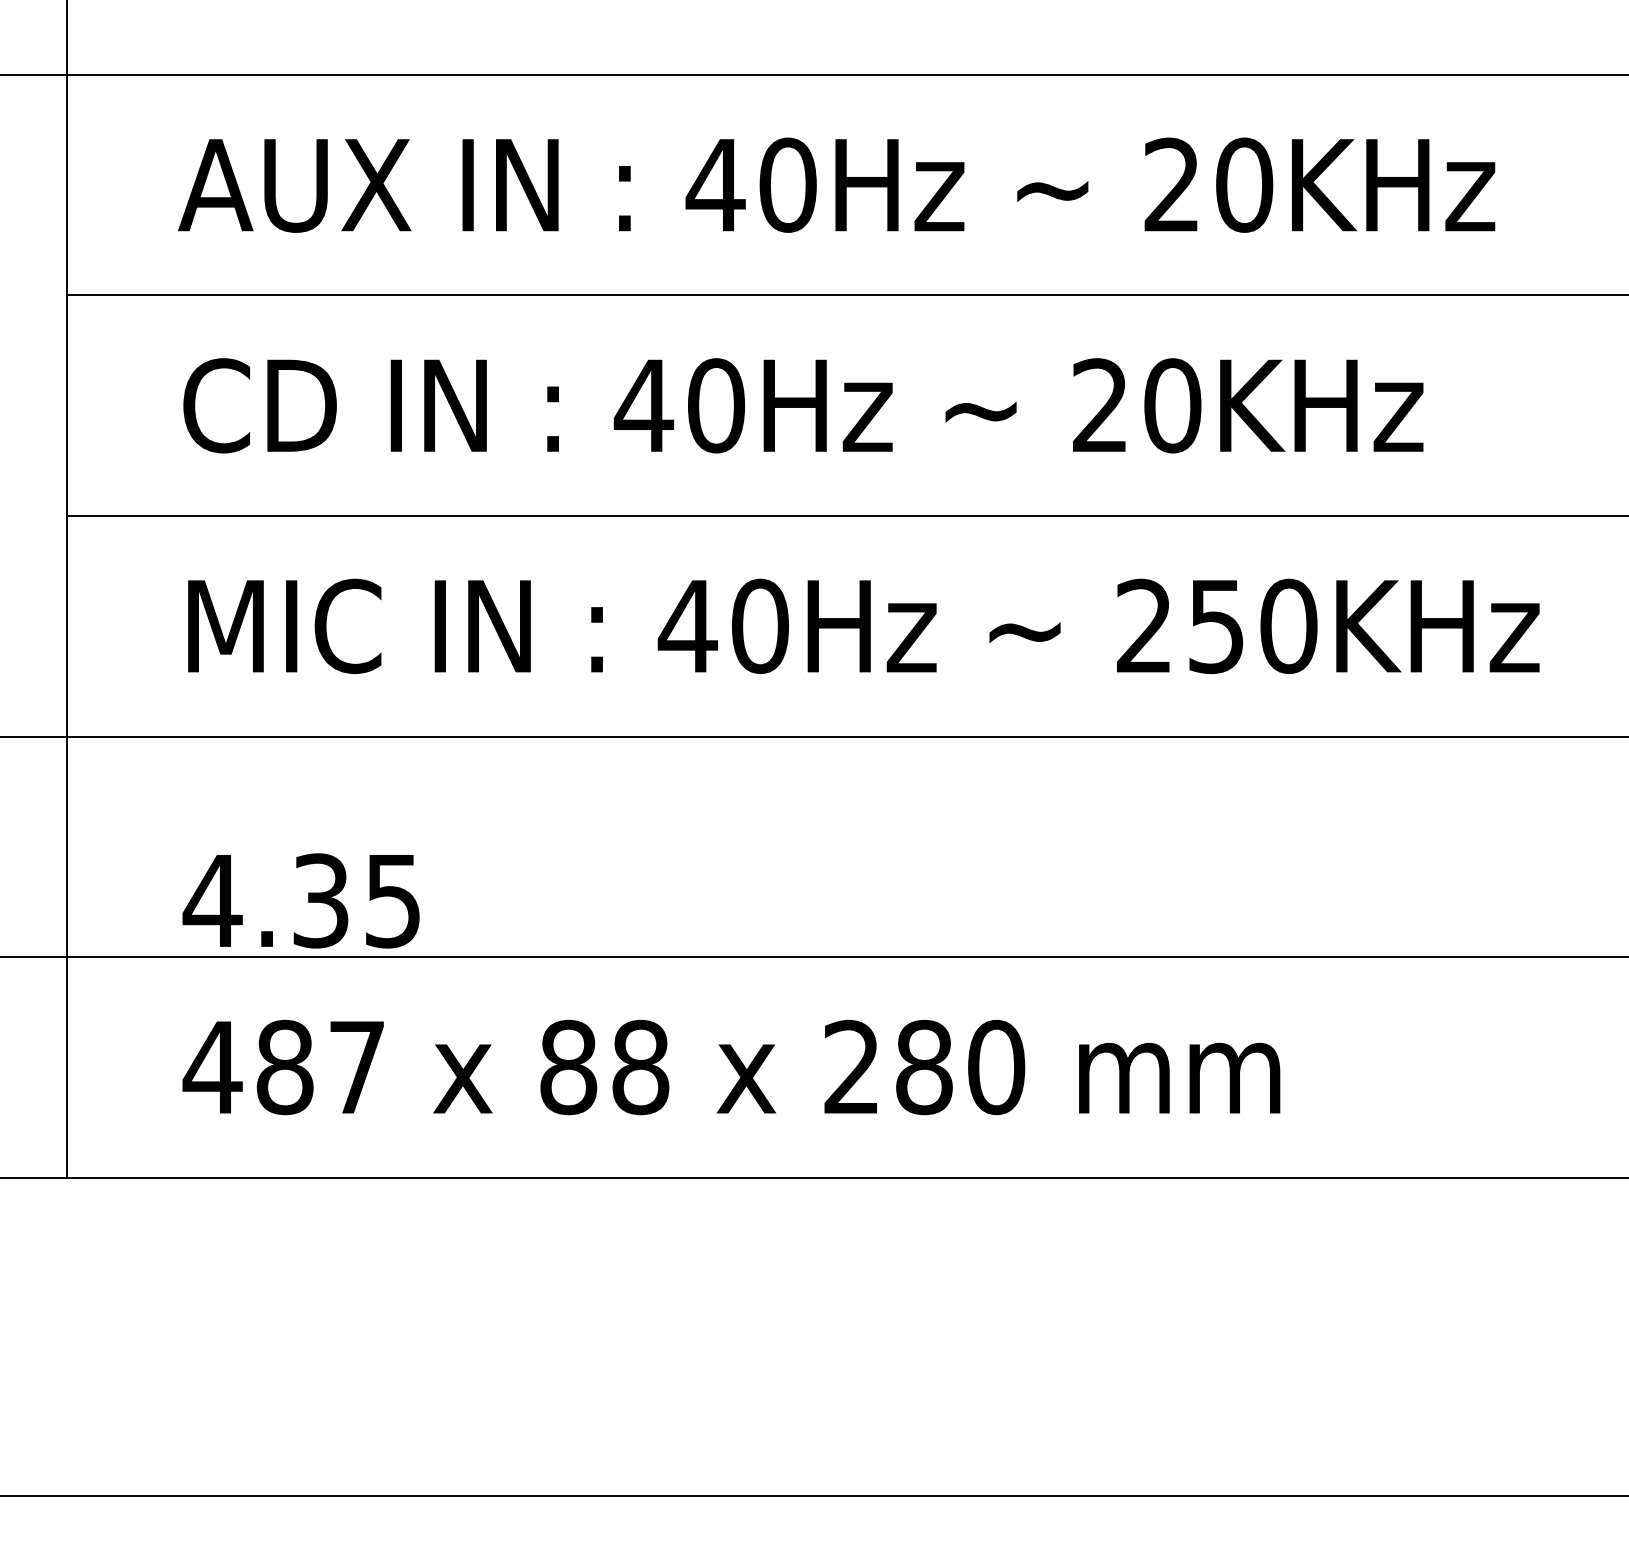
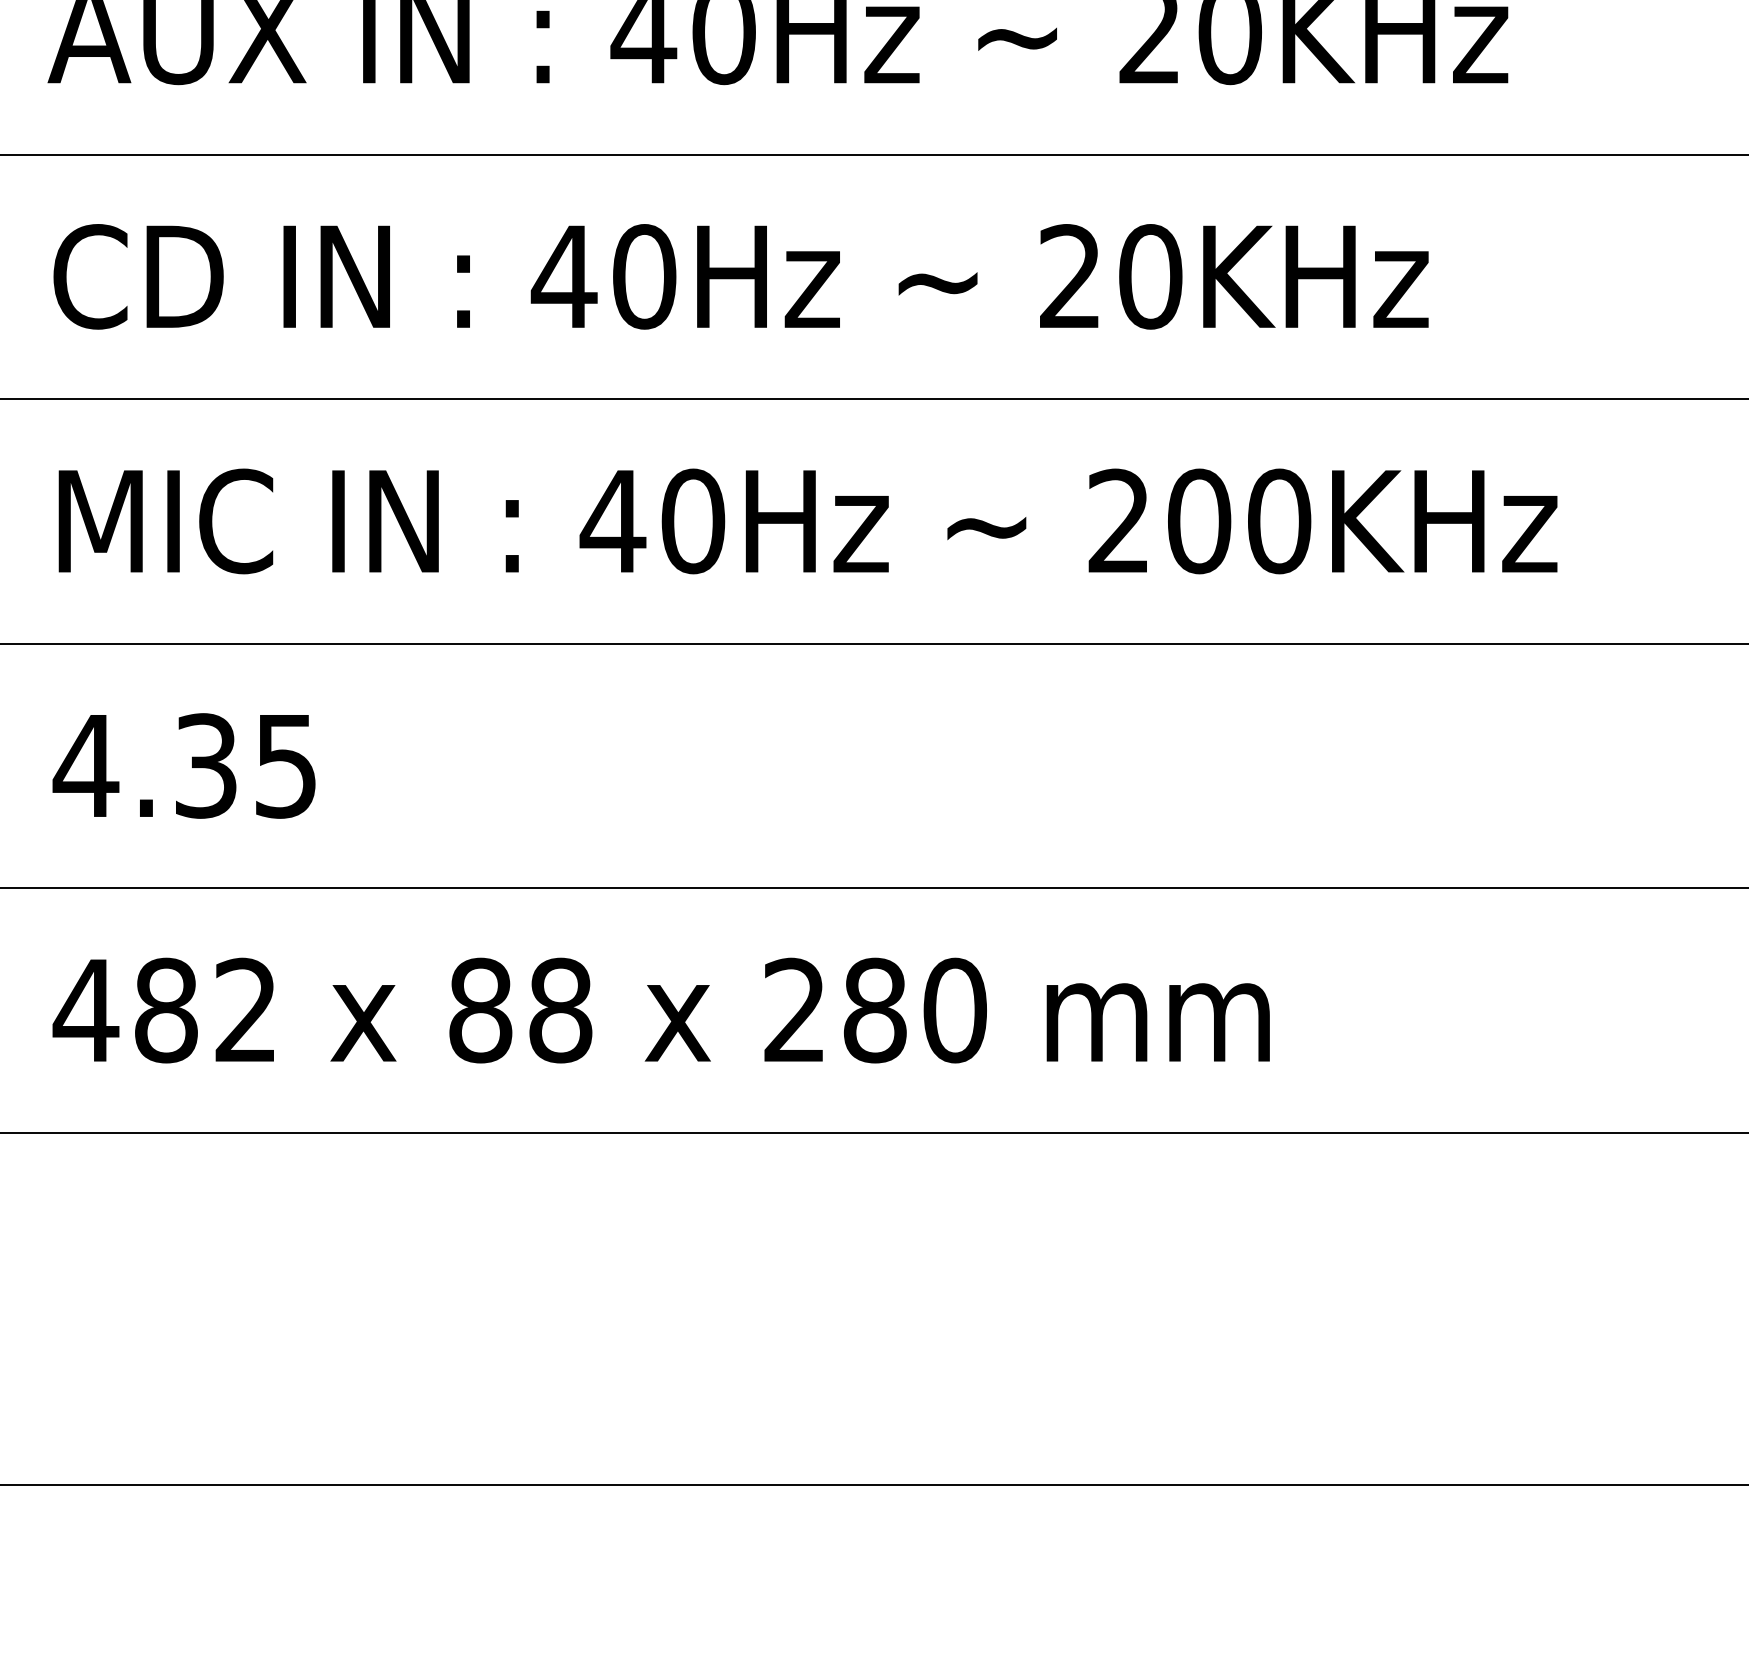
text: (1216, 626) -> (1199, 521), 250KHz -> 200KHz
text: (300, 900) -> (183, 765), moved
text: (356, 1066) -> (245, 1009), 487 -> 482

